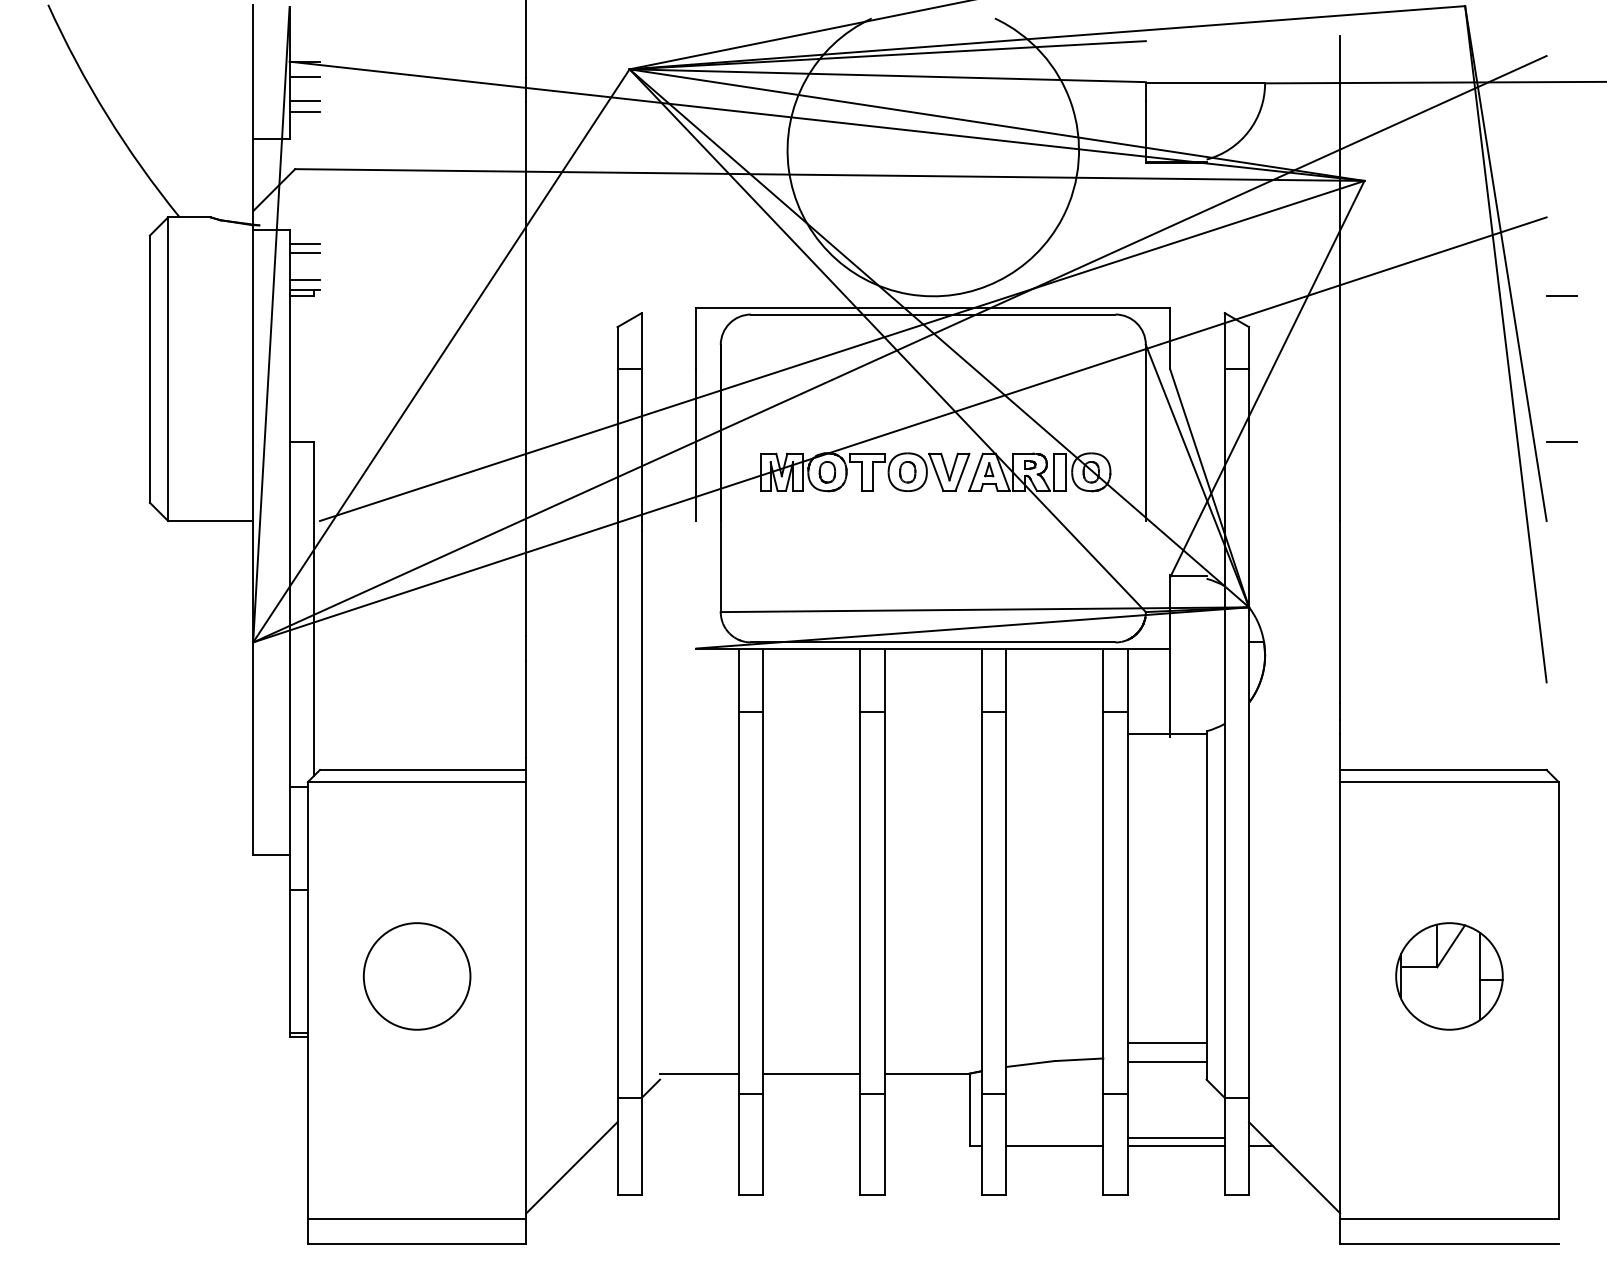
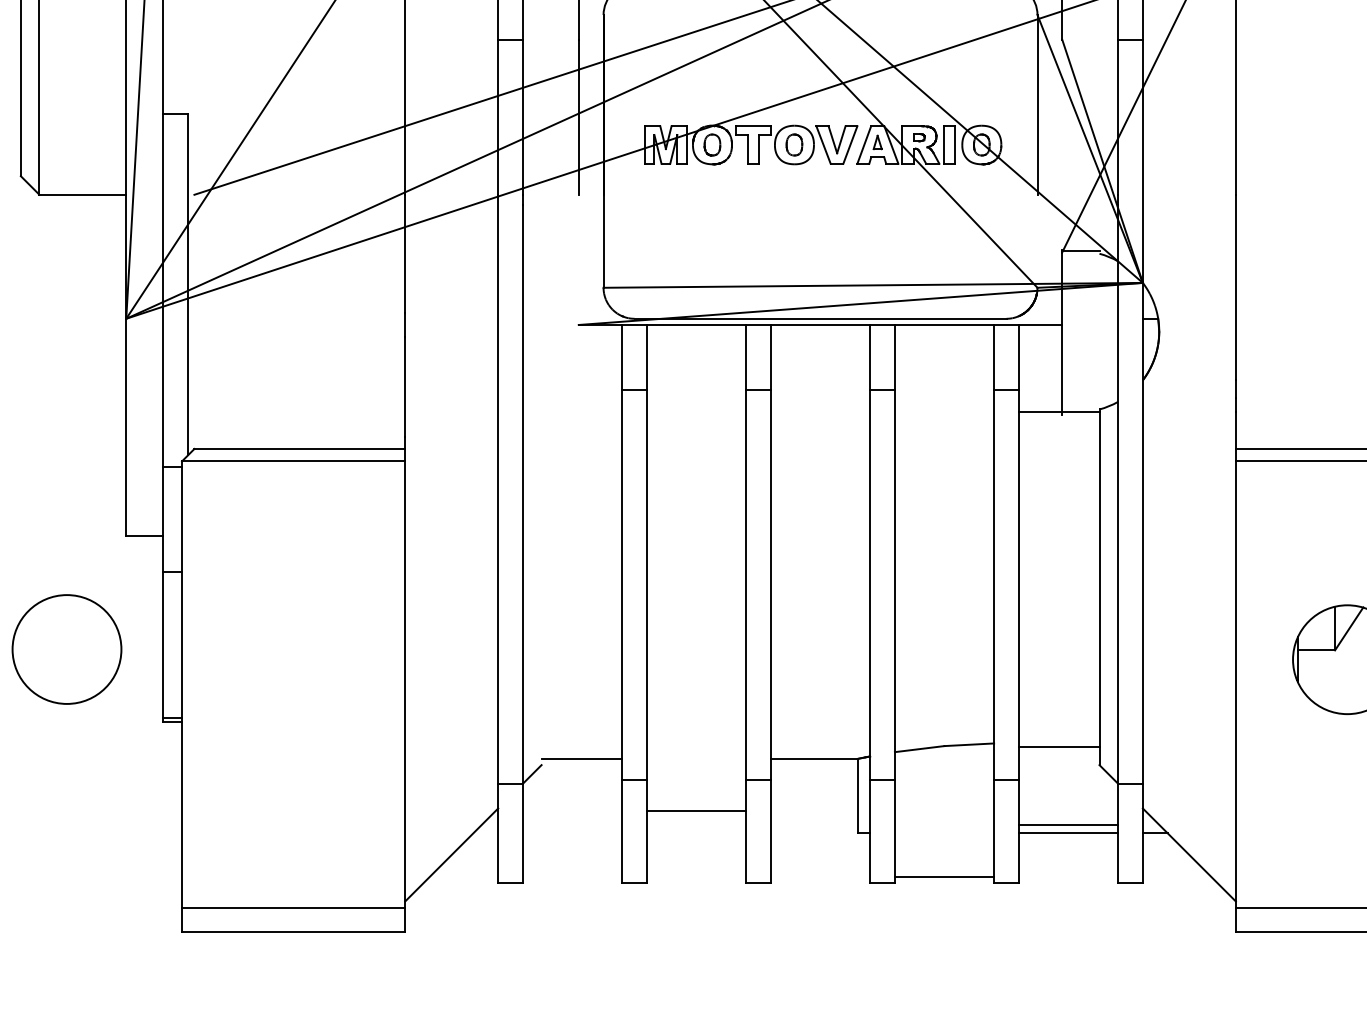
circle: (416, 976) -> (66, 649), moved
line: (1166, 1042) -> (1058, 727), removed
line: (811, 1073) -> (696, 810), moved
line: (1054, 1146) -> (944, 877), moved

